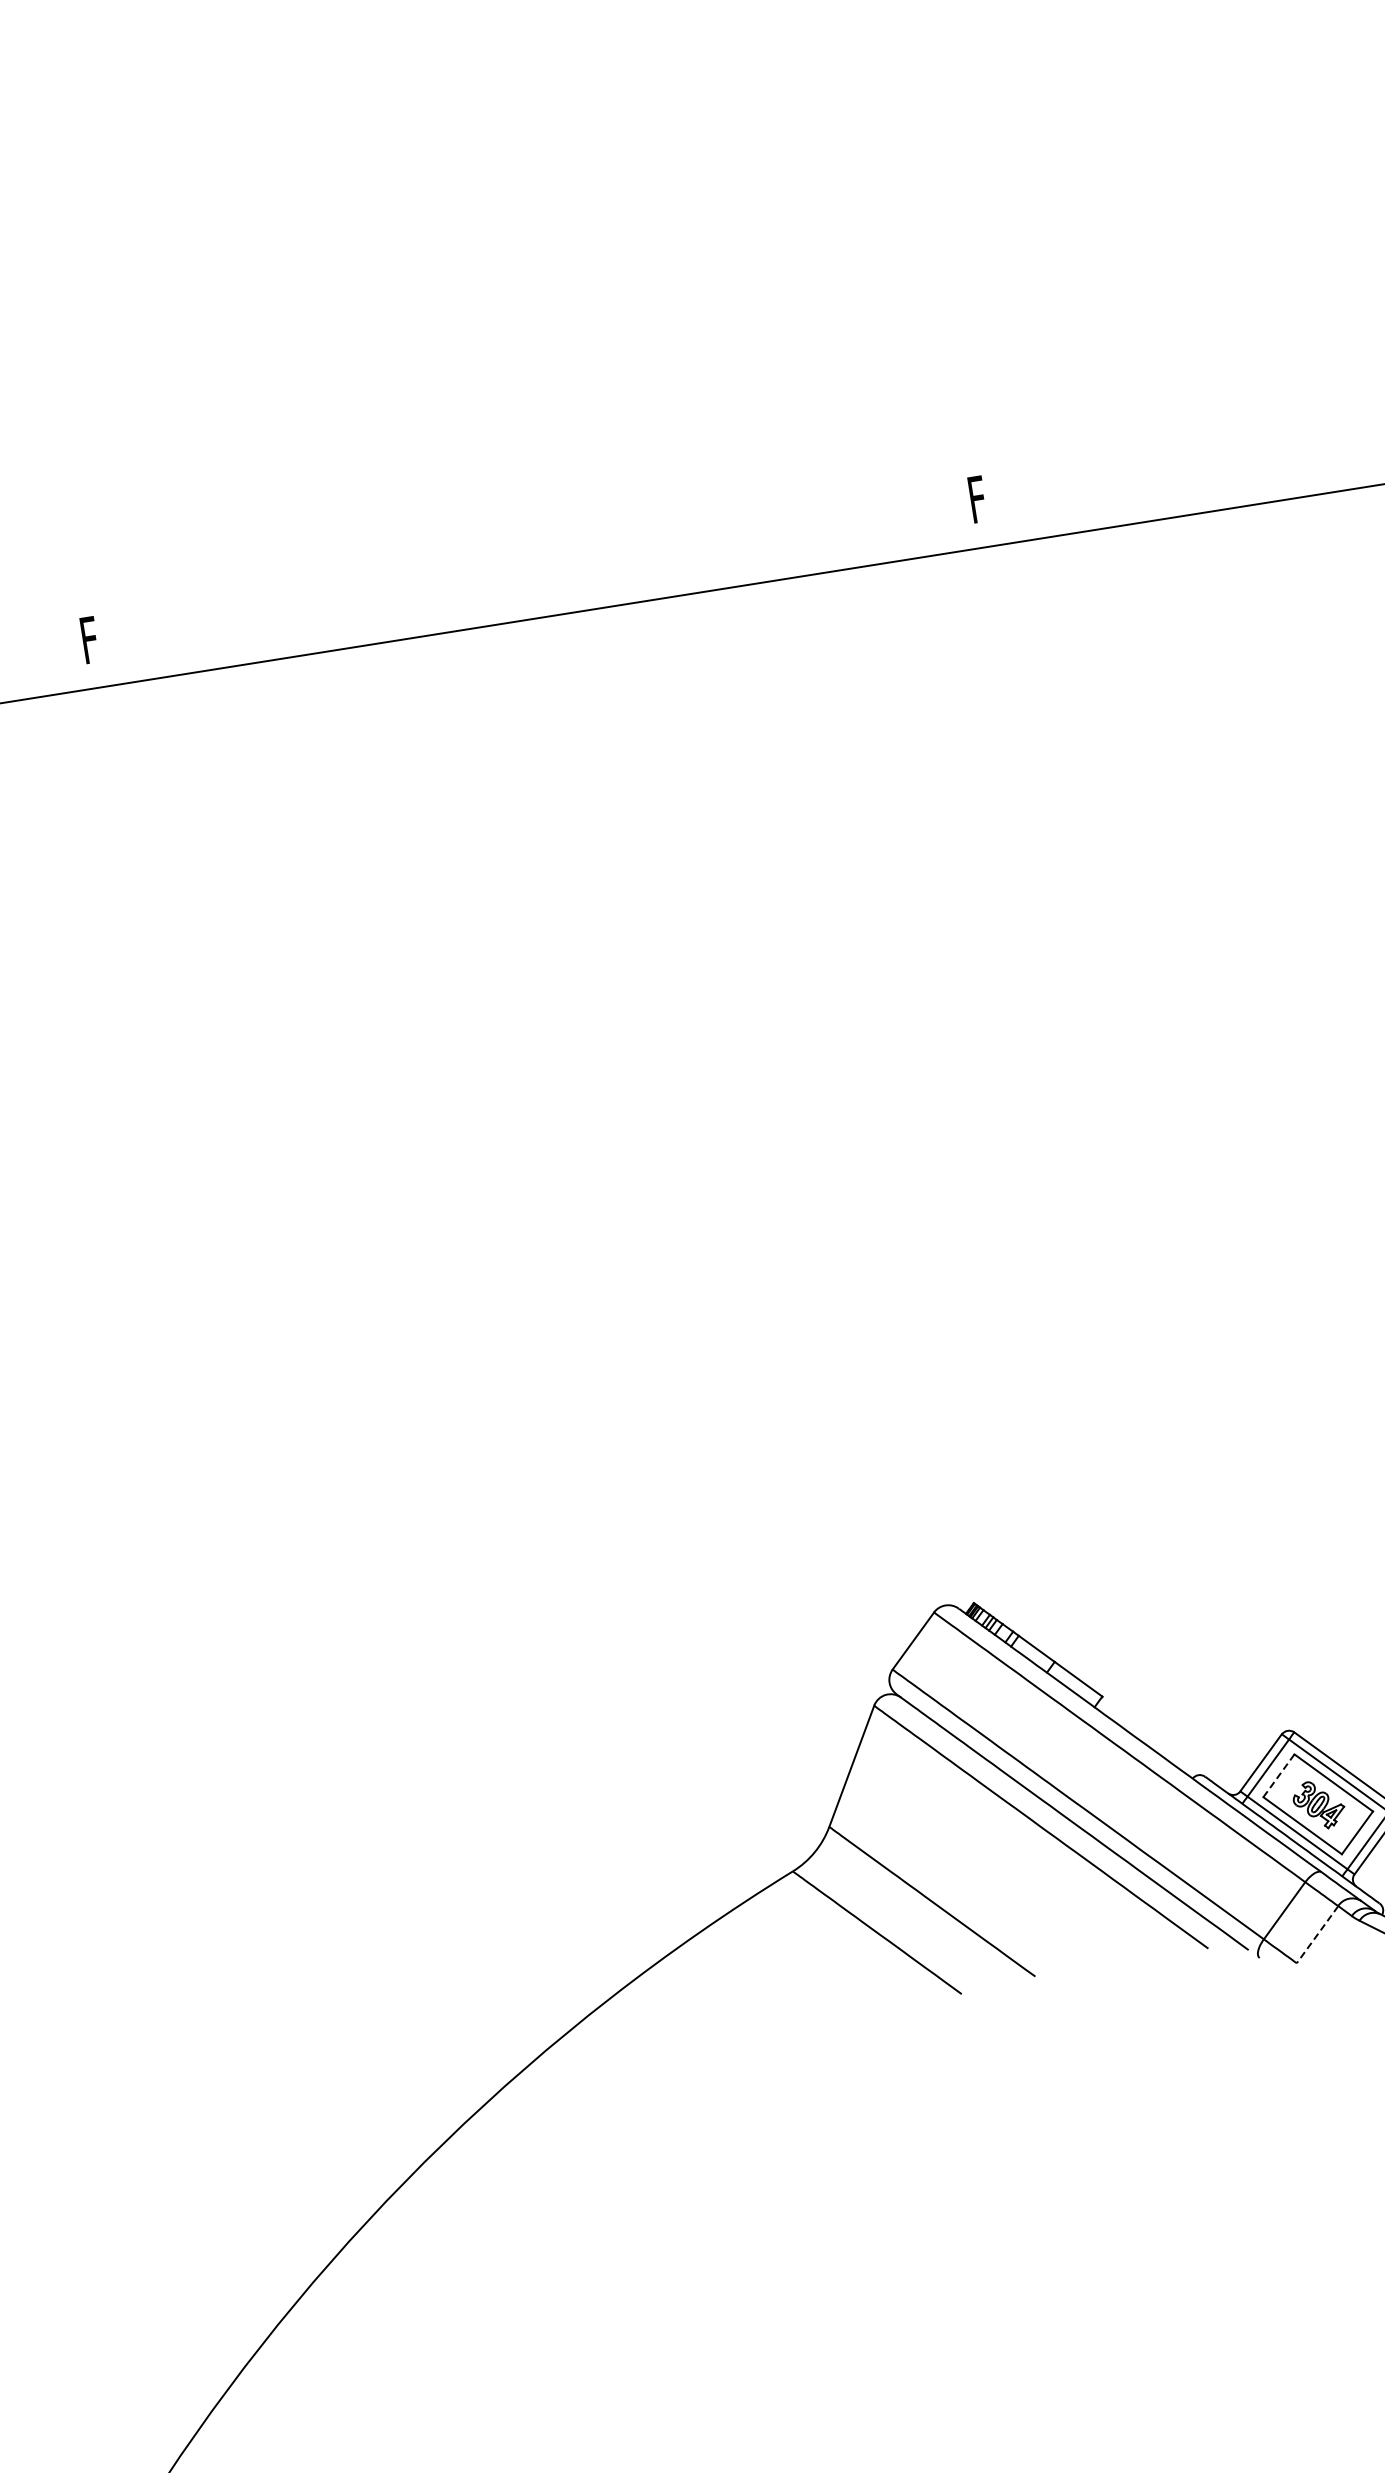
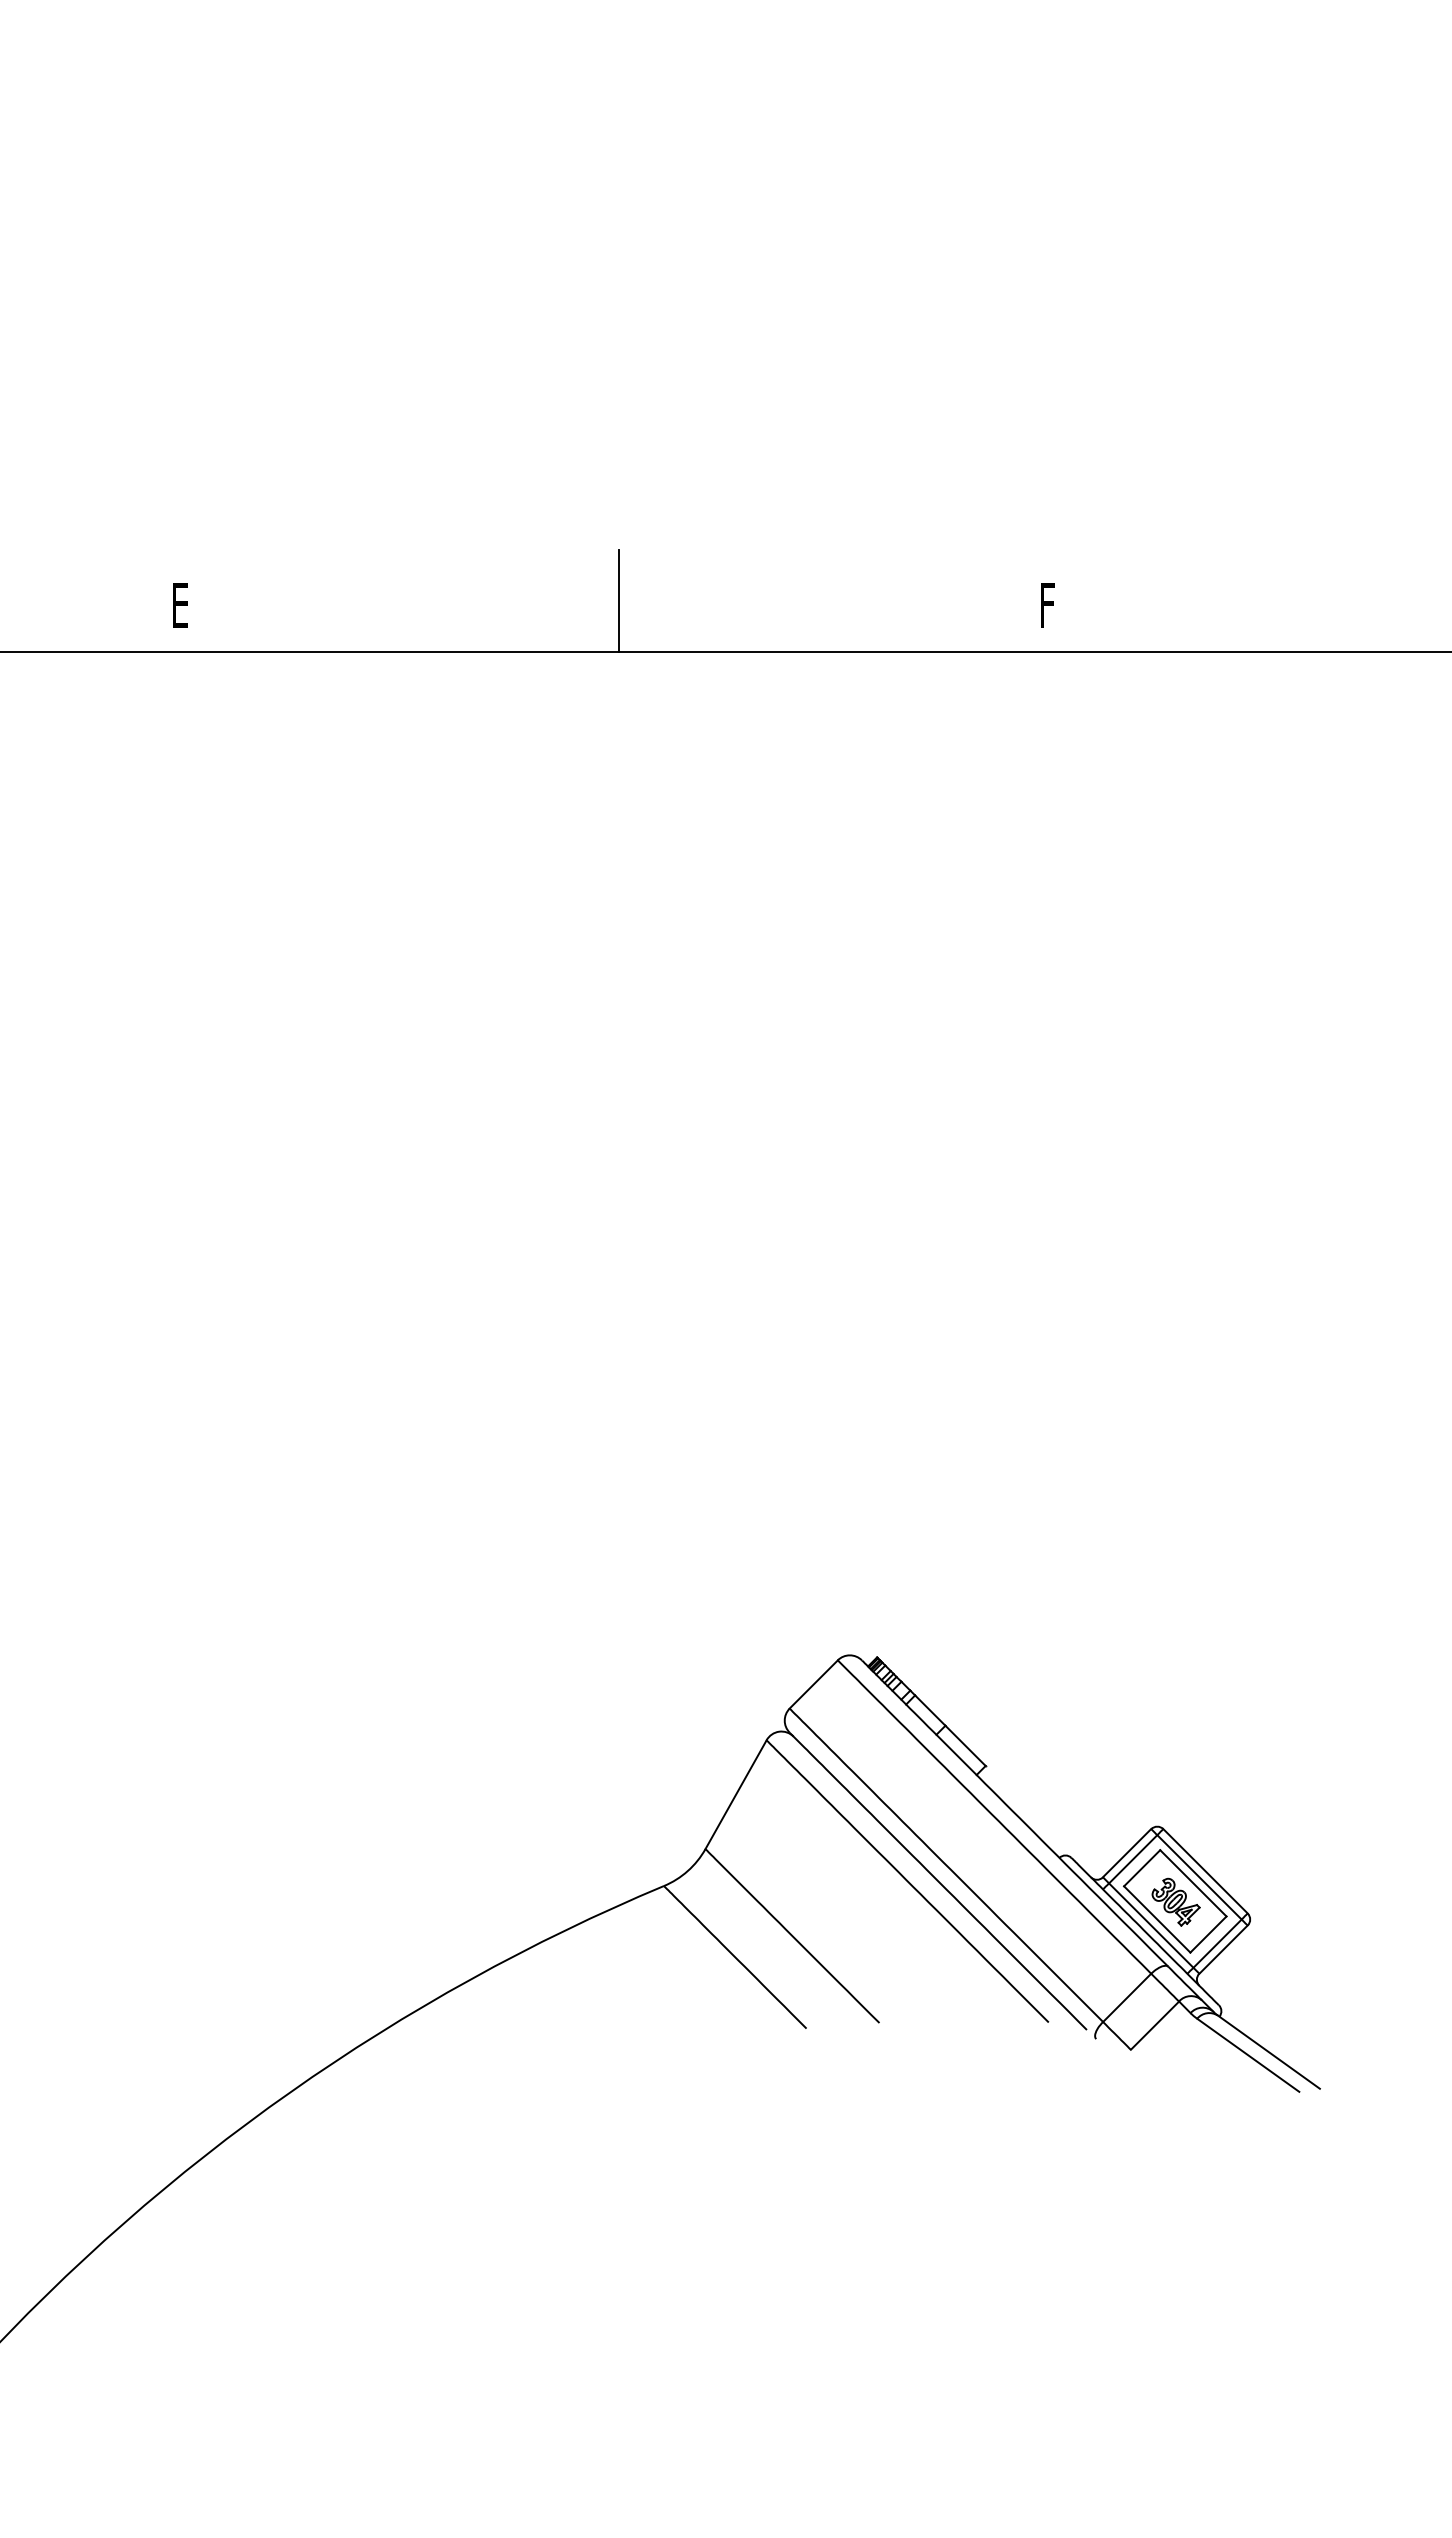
line: (539, 564) -> (619, 600), added
text: (92, 640) -> (181, 605), F -> E
line: (1279, 1776) -> (1142, 1868), dashed -> solid
line: (1317, 1935) -> (1154, 2026), dashed -> solid

